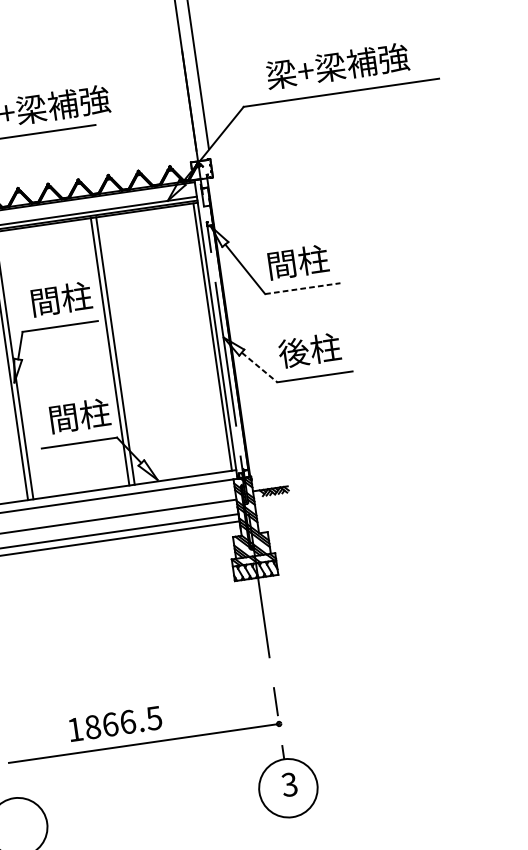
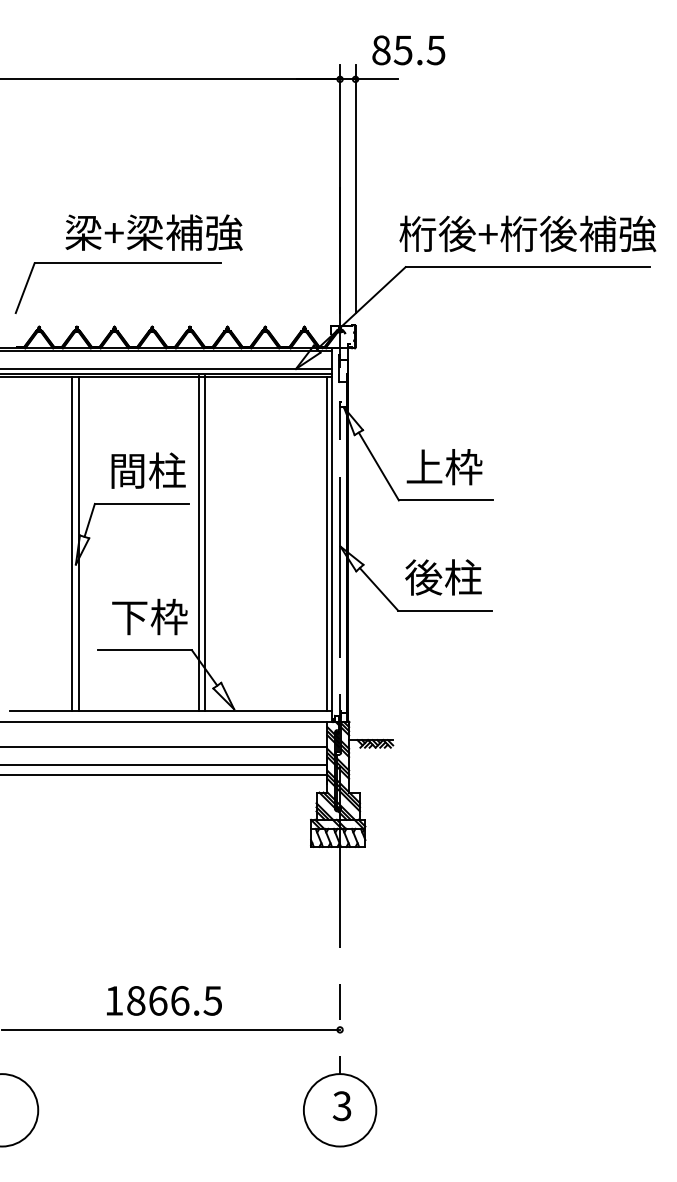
text: (337, 65) -> (527, 233), 梁+梁補強 -> 桁後+桁後補強
text: (297, 262) -> (444, 467), 間柱 -> 上枠
line: (303, 288) -> (446, 500), dashed -> solid
line: (259, 367) -> (379, 589), dashed -> solid
text: (79, 415) -> (149, 616), 間柱 -> 下枠
text: (115, 723) -> (164, 1000), moved

